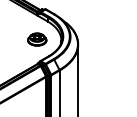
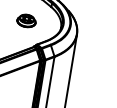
part: (37, 39) -> (26, 20), moved

